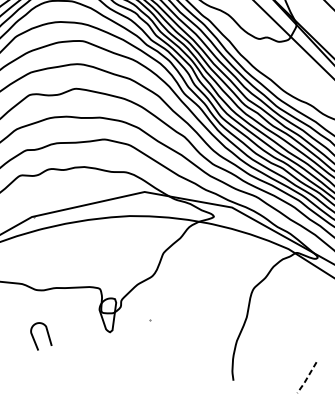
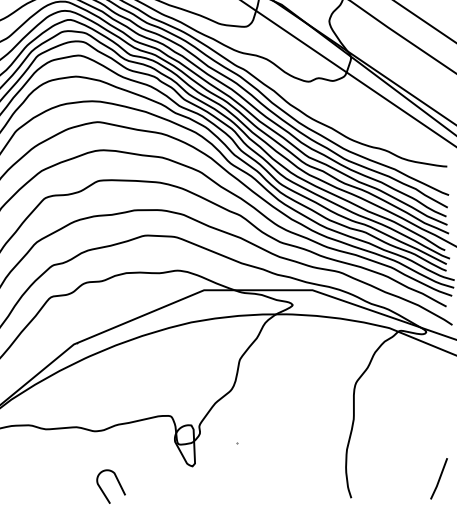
line: (307, 379) -> (439, 480), dashed -> solid

